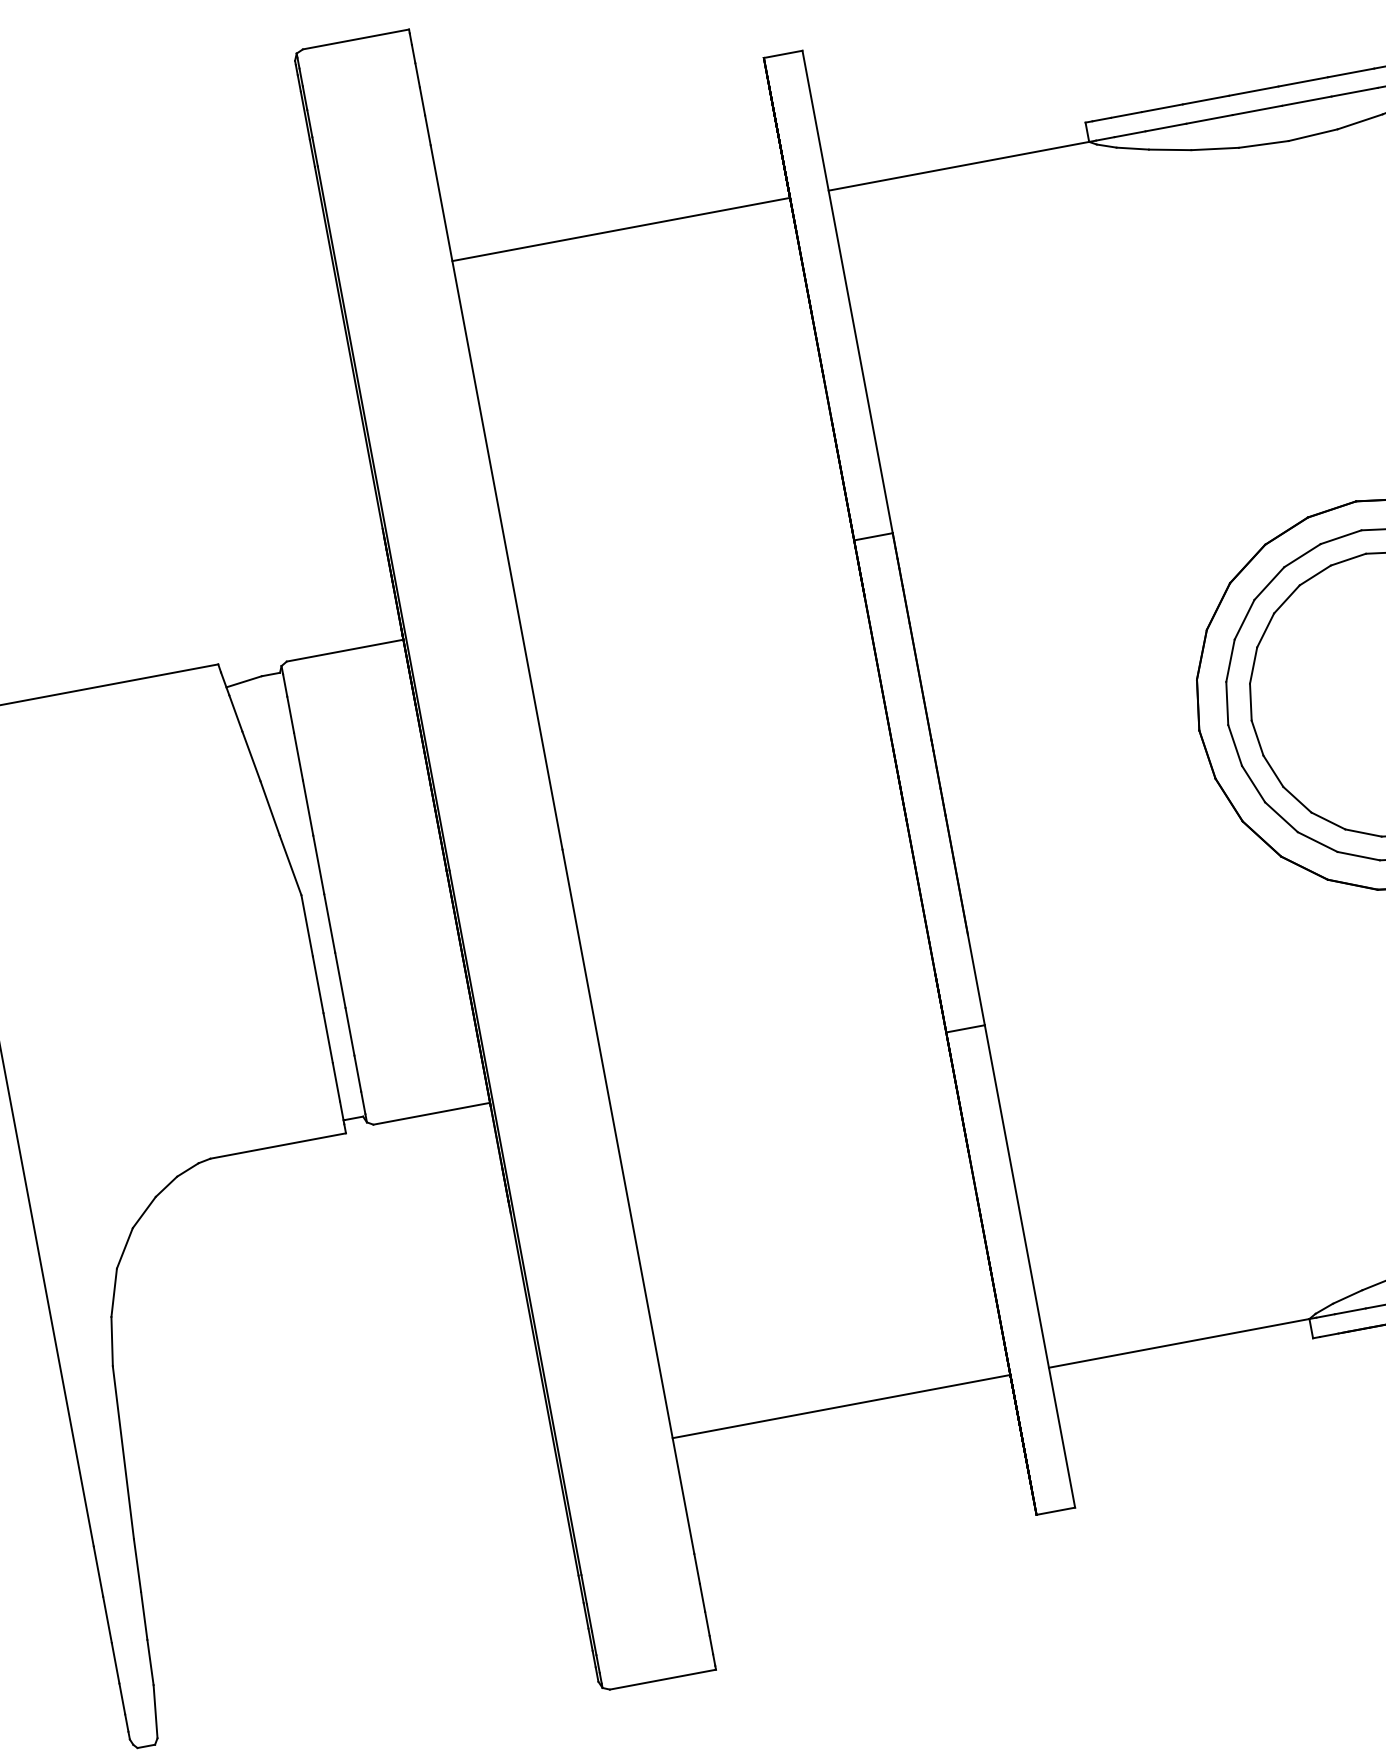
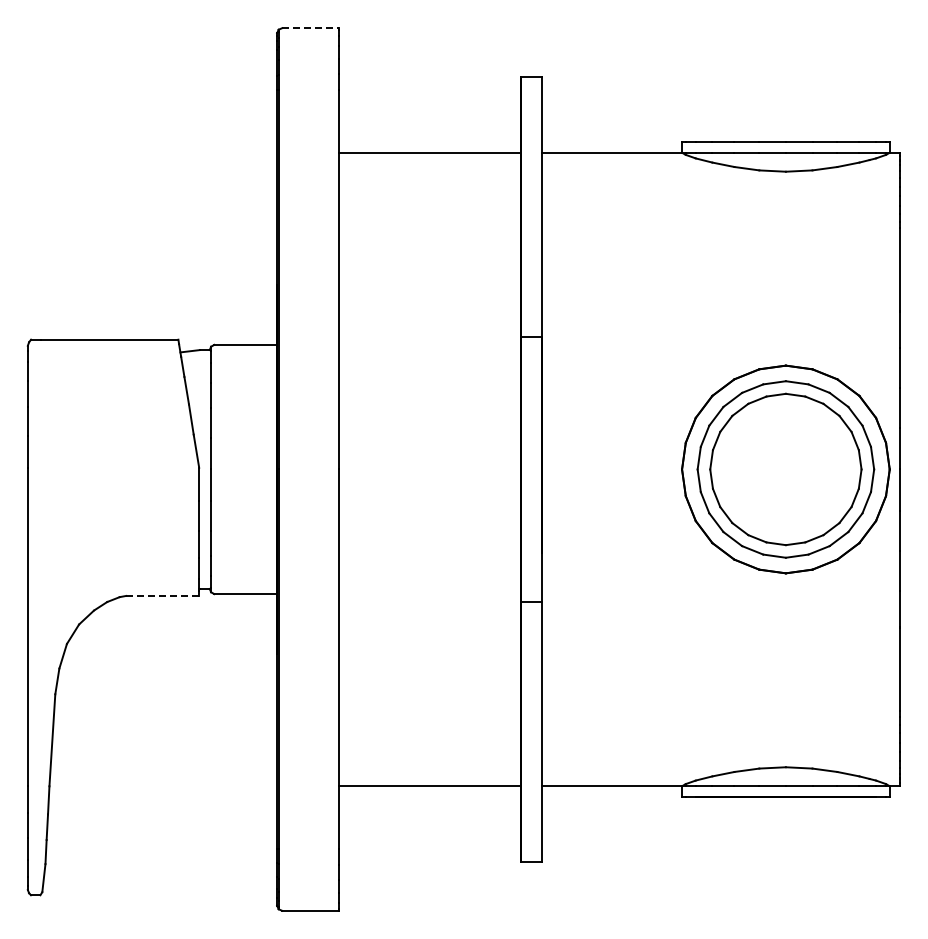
line: (355, 40) -> (310, 28), solid -> dashed
line: (279, 1144) -> (163, 595), solid -> dashed

